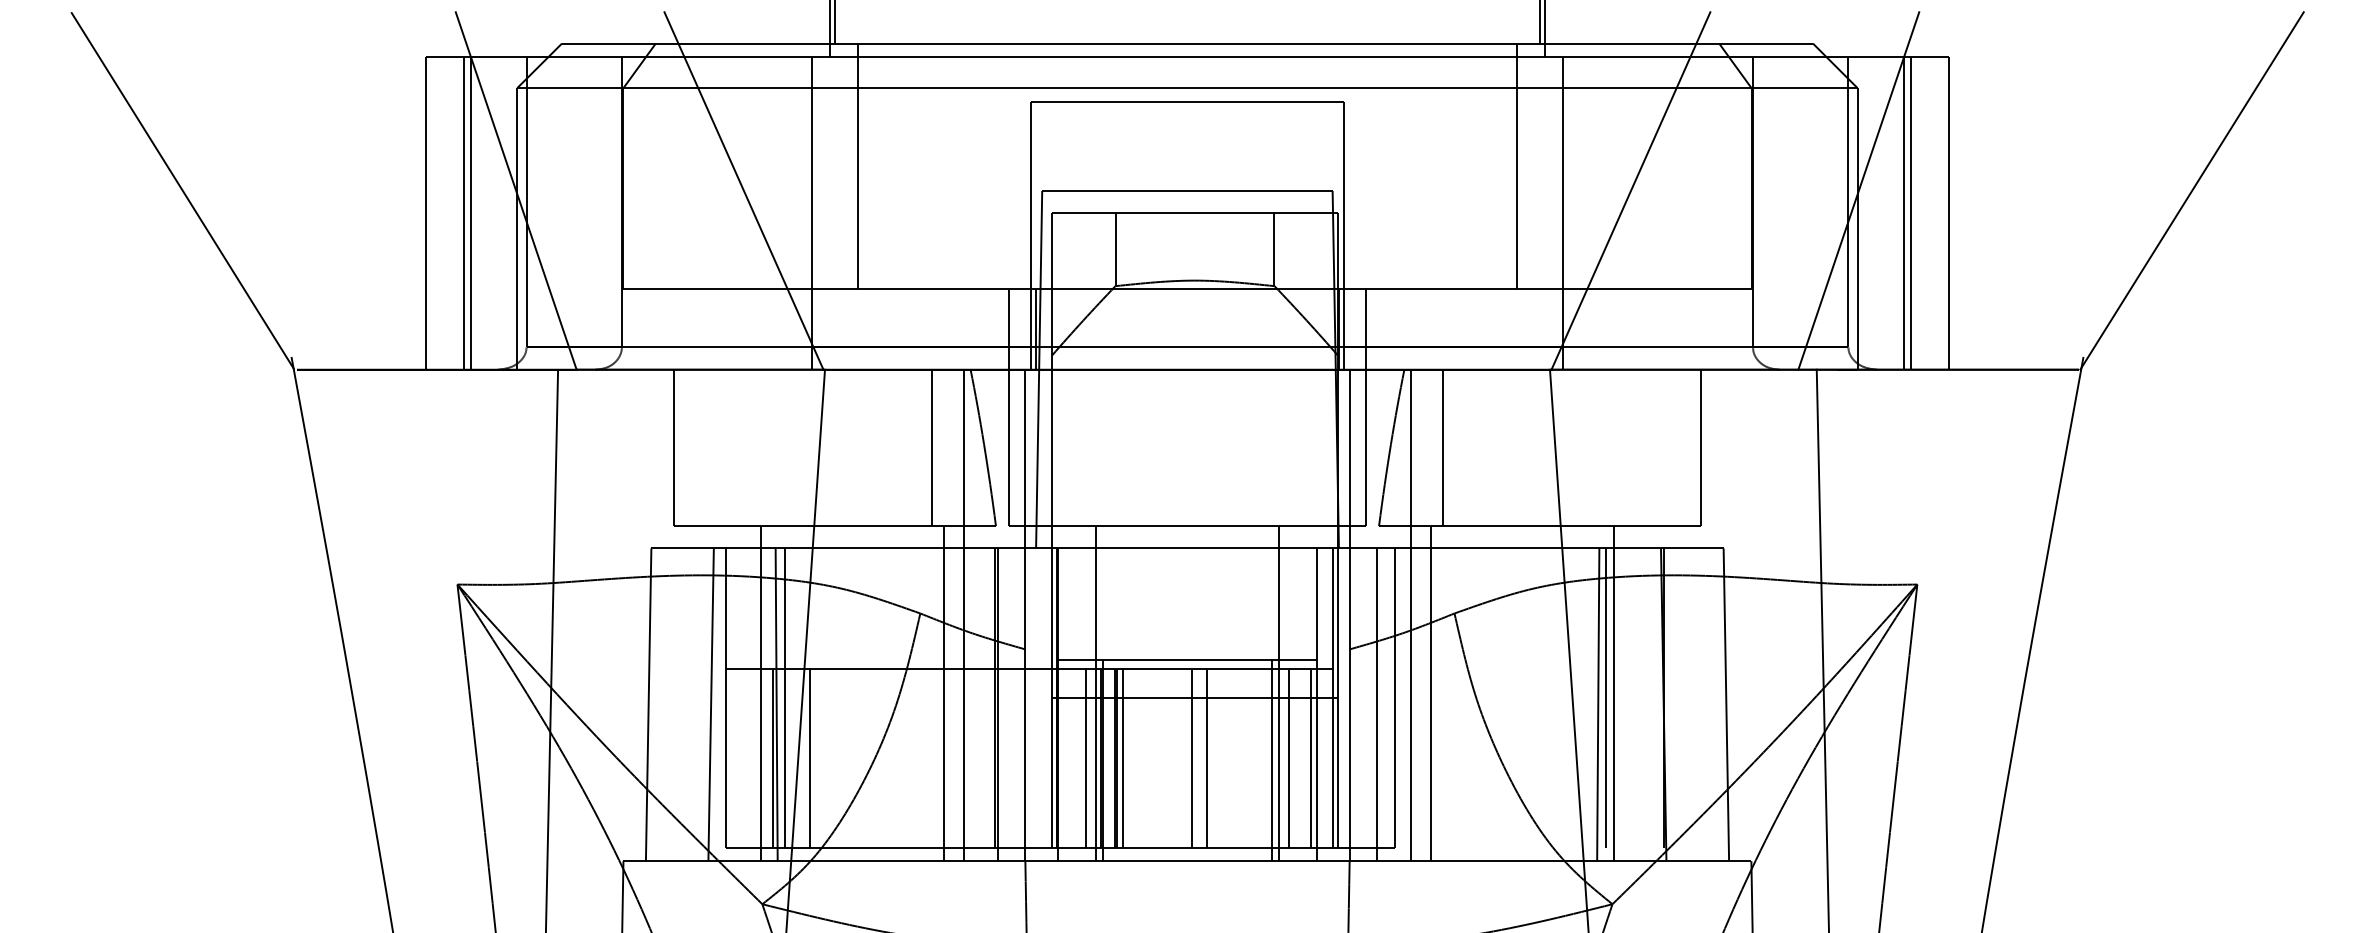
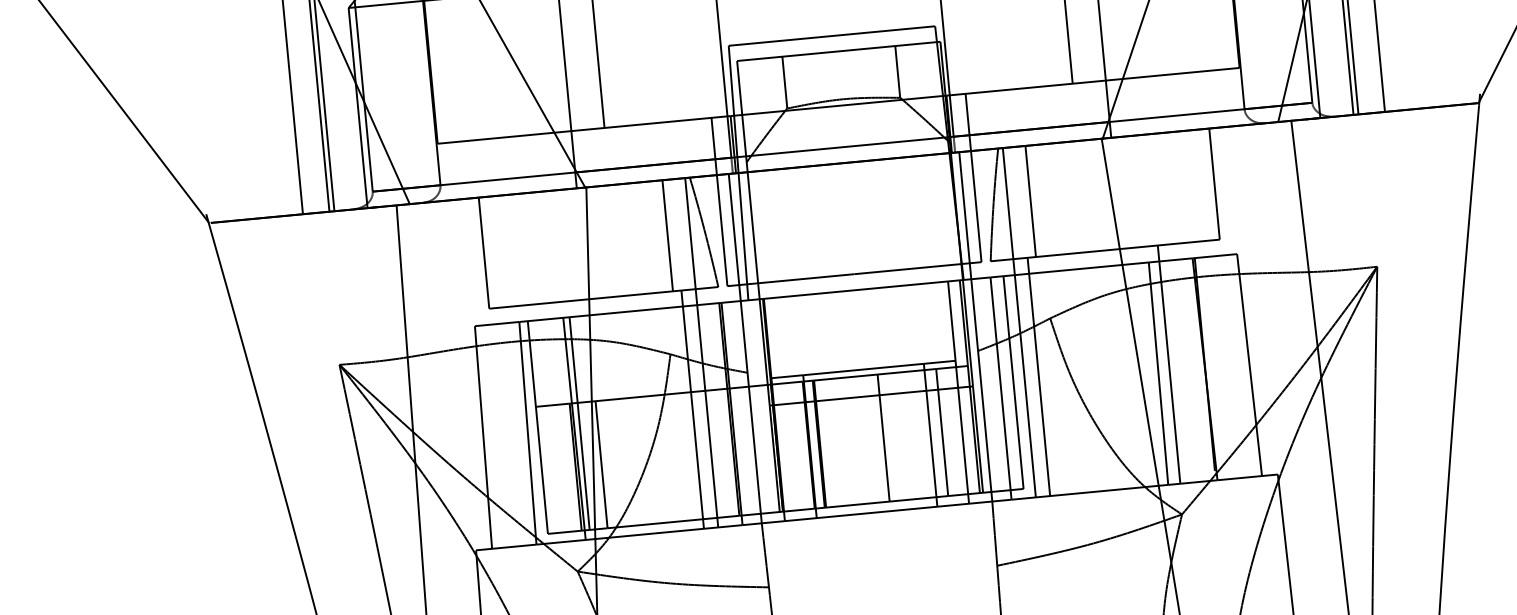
line: (760, 693) -> (562, 421), removed
line: (1095, 693) -> (800, 399), removed
line: (1279, 693) -> (931, 387), removed
line: (1605, 697) -> (1163, 367), removed
line: (1085, 757) -> (797, 445), removed
line: (1122, 757) -> (823, 443), removed
line: (1191, 757) -> (872, 438), removed
line: (1311, 757) -> (958, 430), removed

